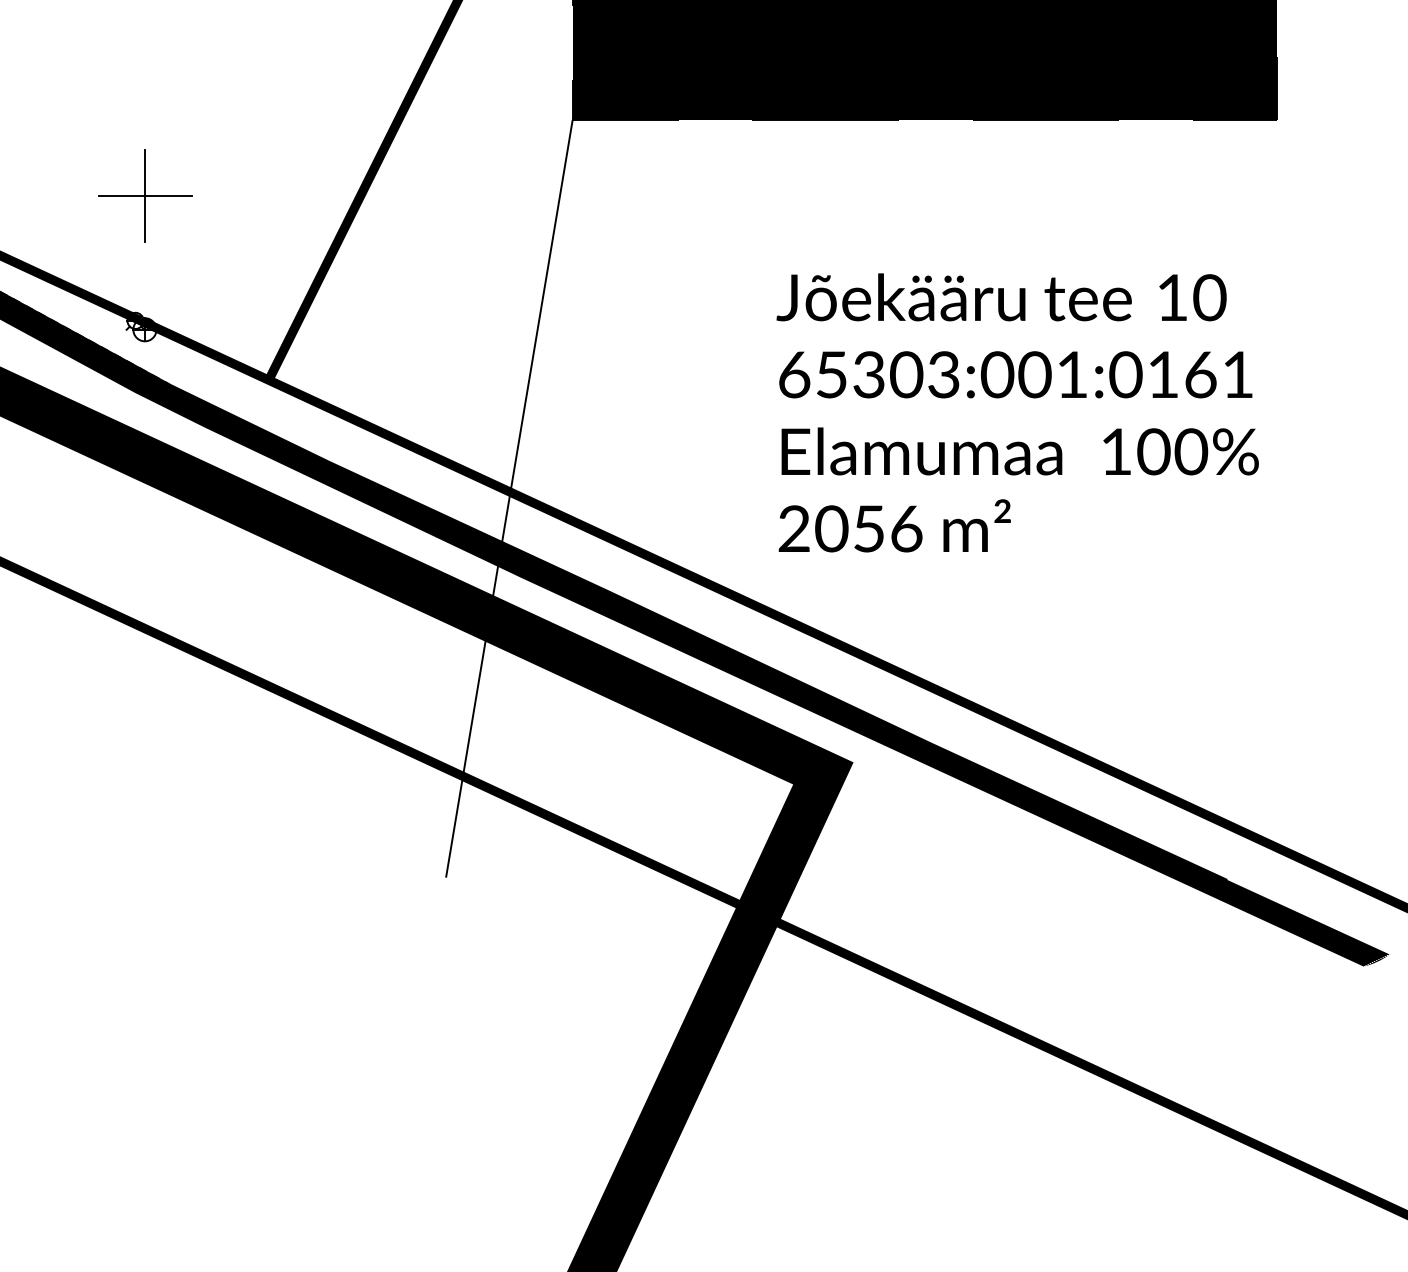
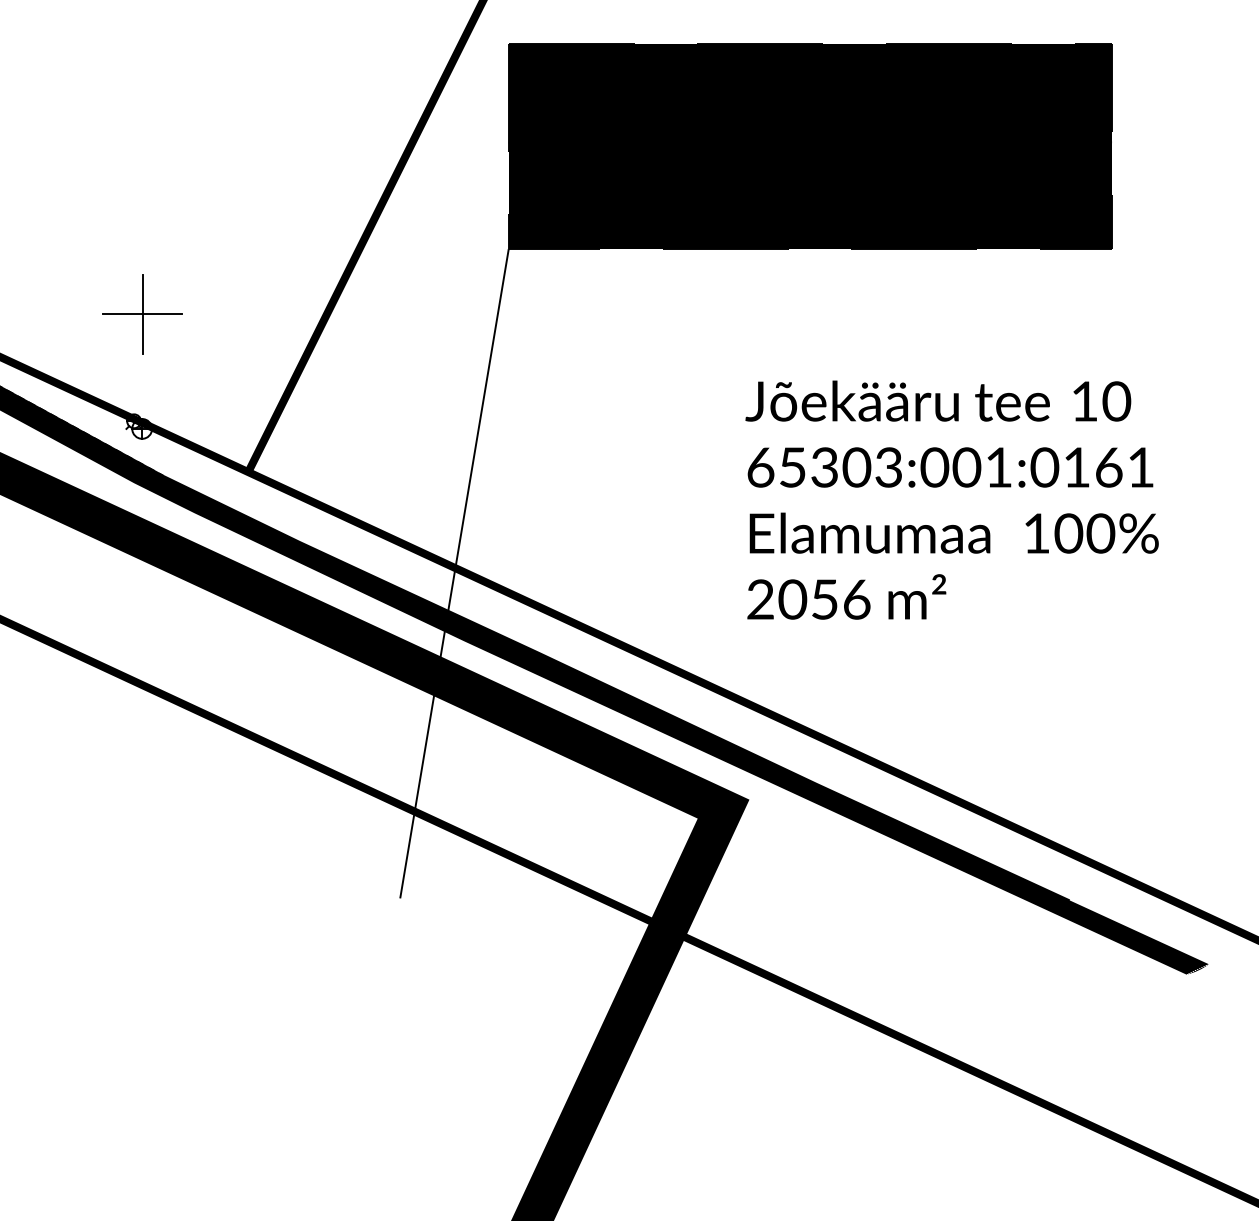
text: (1016, 412) -> (951, 499), moved

